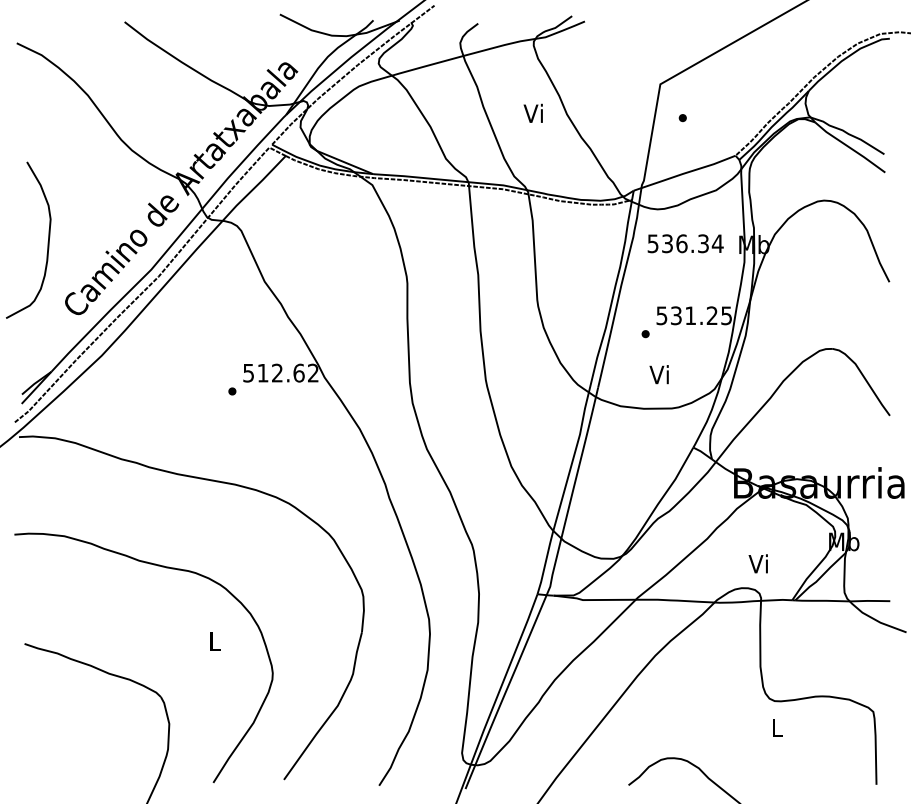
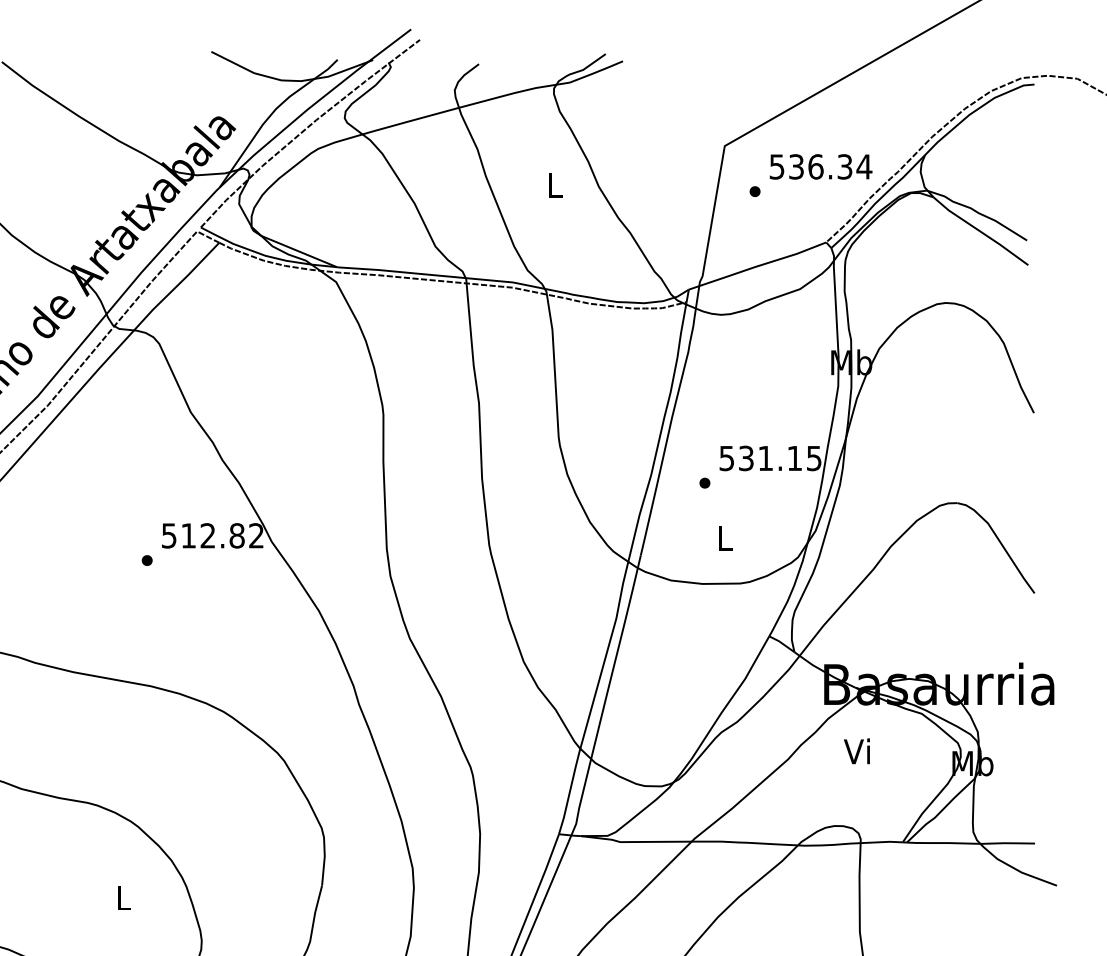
text: (532, 112) -> (552, 184), Vi -> L
text: (685, 243) -> (820, 166), moved
text: (711, 315) -> (793, 458), 531.25 -> 531.15
text: (298, 372) -> (236, 534), 512.62 -> 512.82
text: (658, 374) -> (722, 537), Vi -> L
text: (757, 563) -> (855, 750), moved

